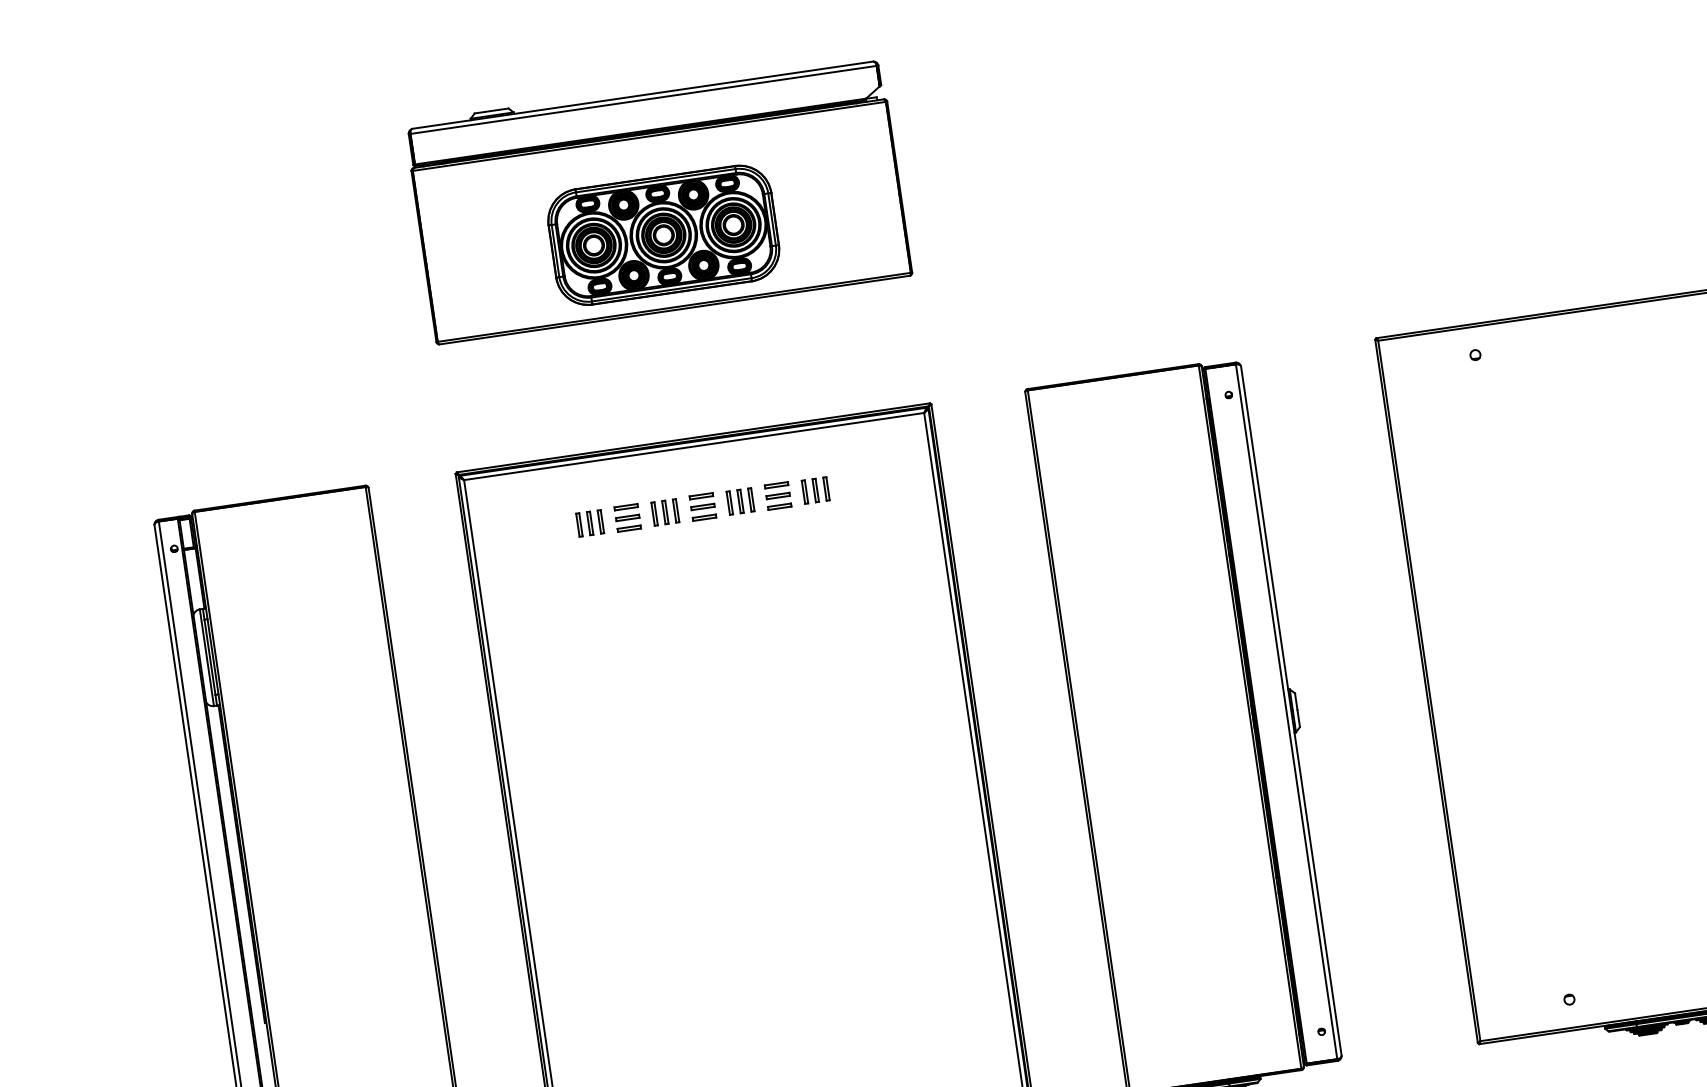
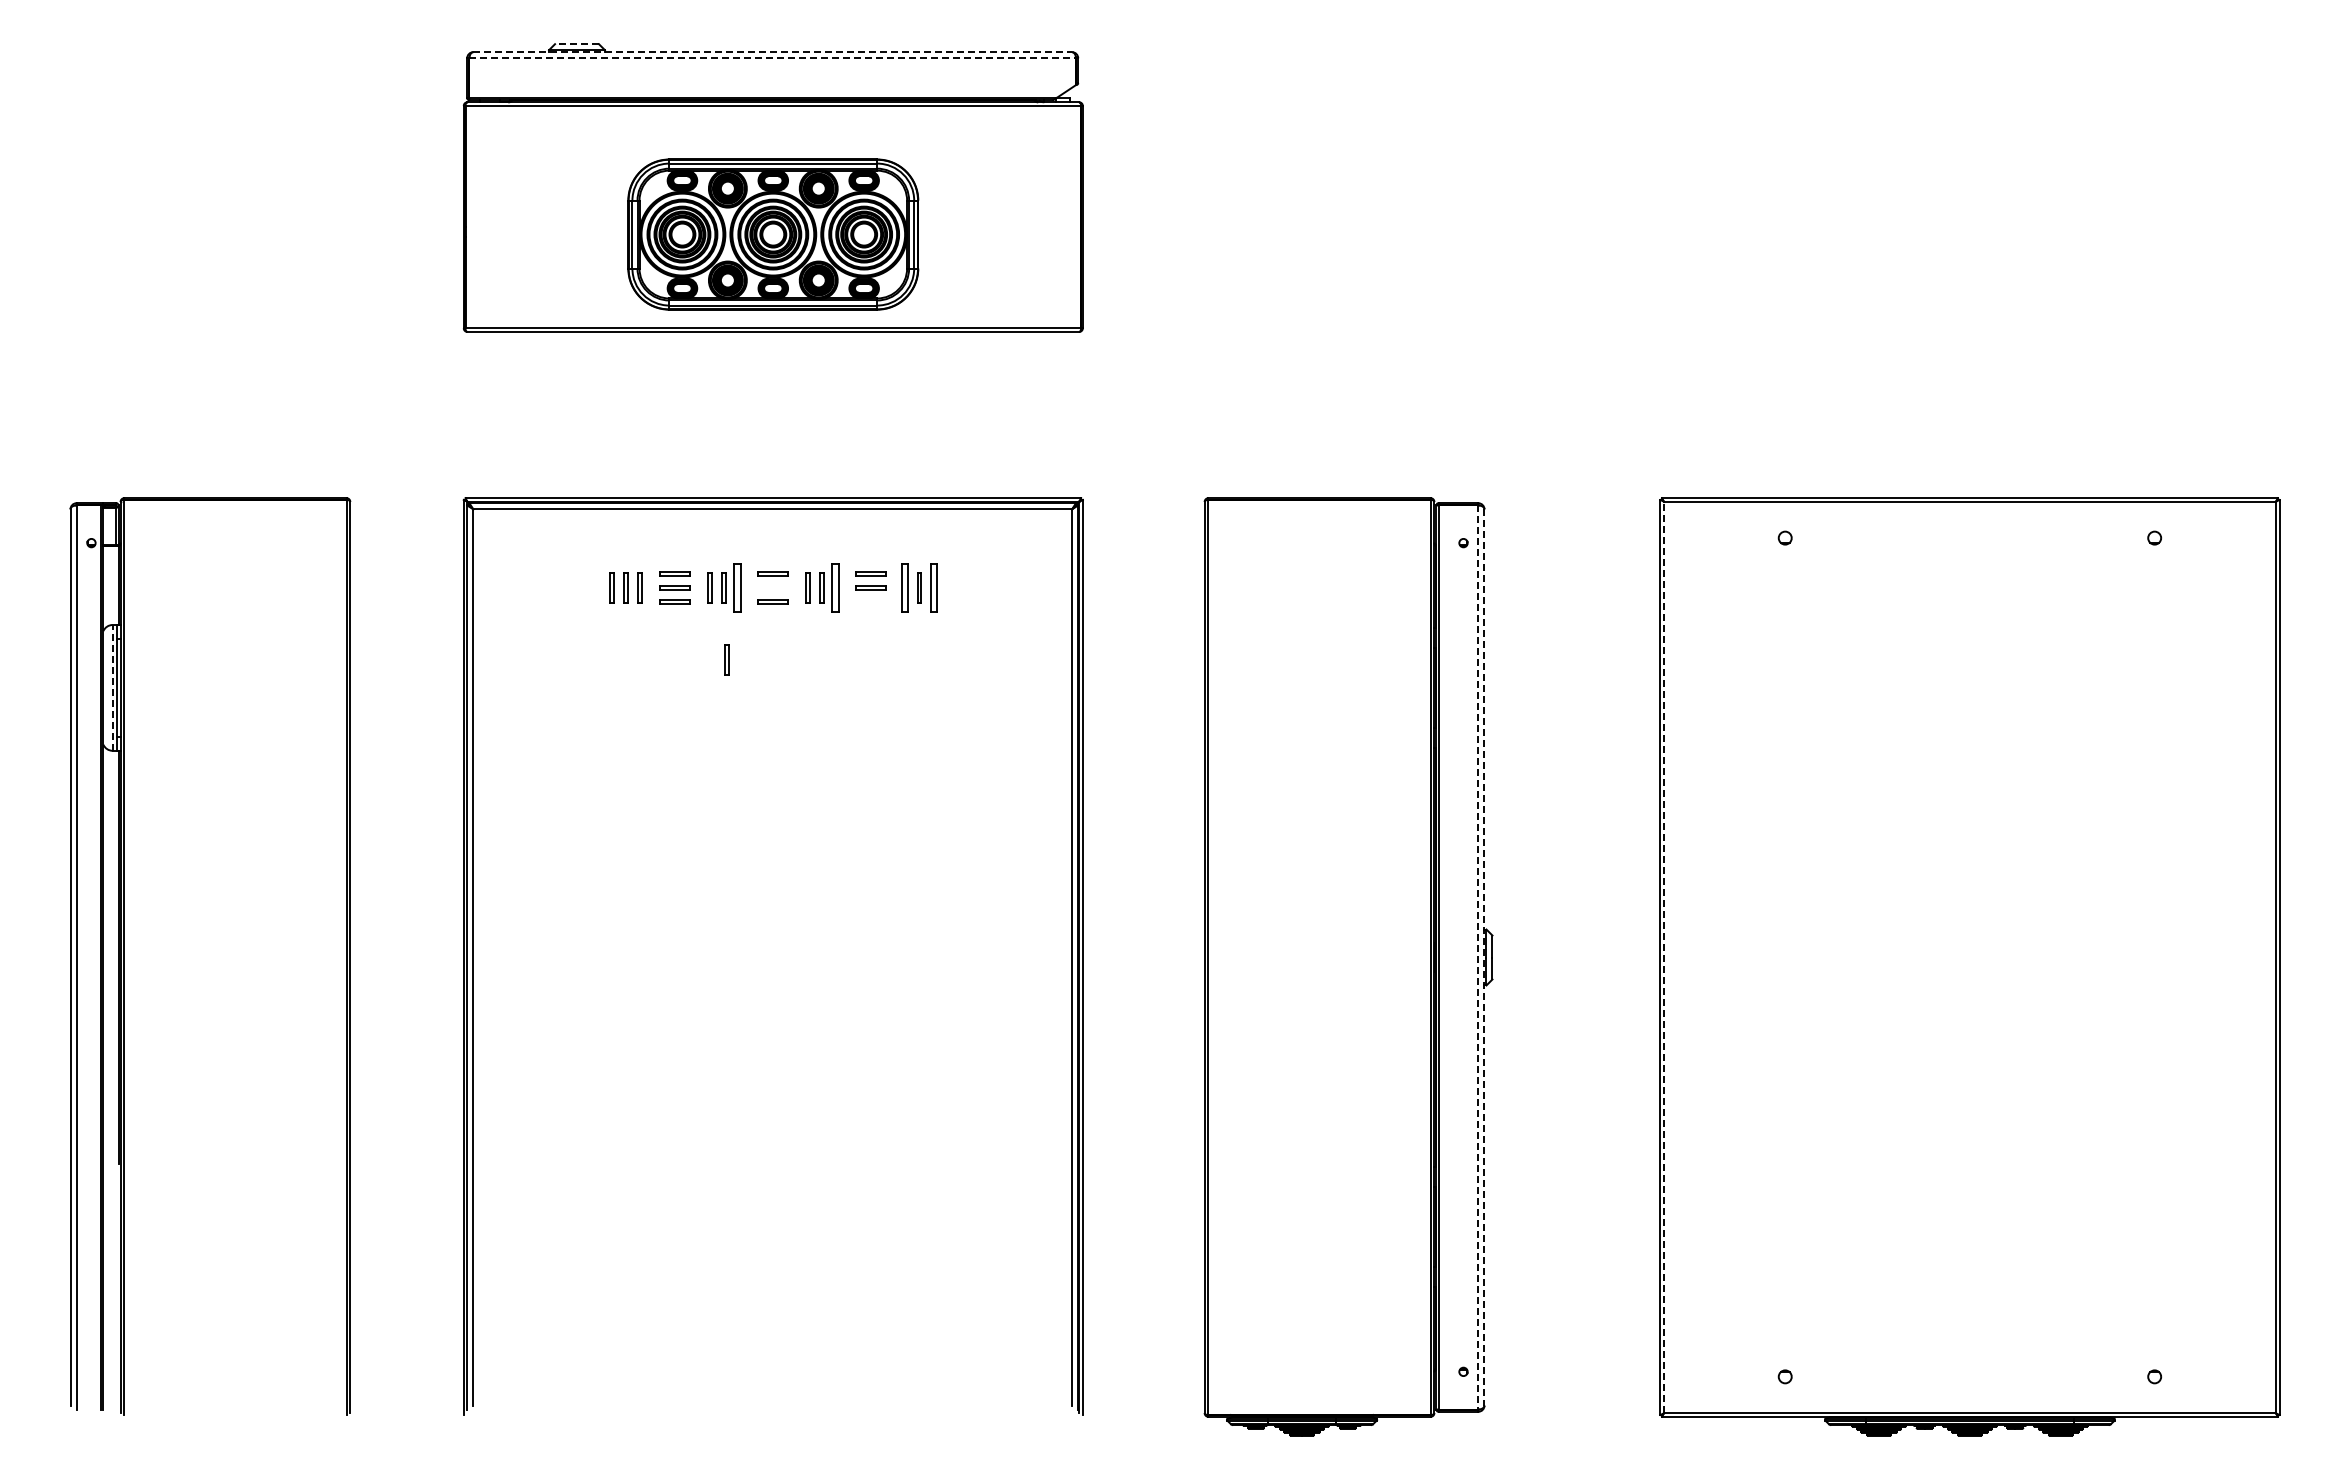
line: (643, 95) -> (773, 52), solid -> dashed
line: (644, 99) -> (773, 58), solid -> dashed
line: (492, 111) -> (577, 44), solid -> dashed
part: (825, 488) -> (932, 587), size x1.6
part: (804, 491) -> (905, 587), size x1.6
part: (751, 499) -> (835, 587), size x1.6
part: (702, 506) -> (772, 587), removed
part: (779, 506) -> (870, 601), removed
part: (675, 510) -> (737, 587), size x1.6
part: (675, 567) -> (726, 659), added
line: (206, 657) -> (112, 687), solid -> dashed
line: (1429, 690) -> (1664, 957), solid -> dashed
line: (1286, 711) -> (1478, 957), solid -> dashed
line: (1291, 711) -> (1484, 958), solid -> dashed

